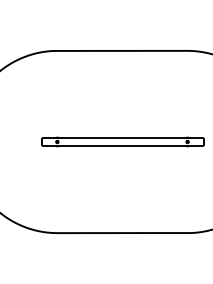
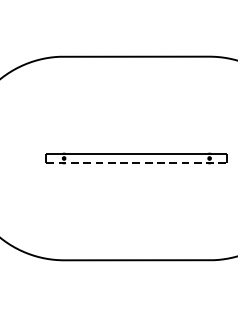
line: (122, 146) -> (136, 163), solid -> dashed

